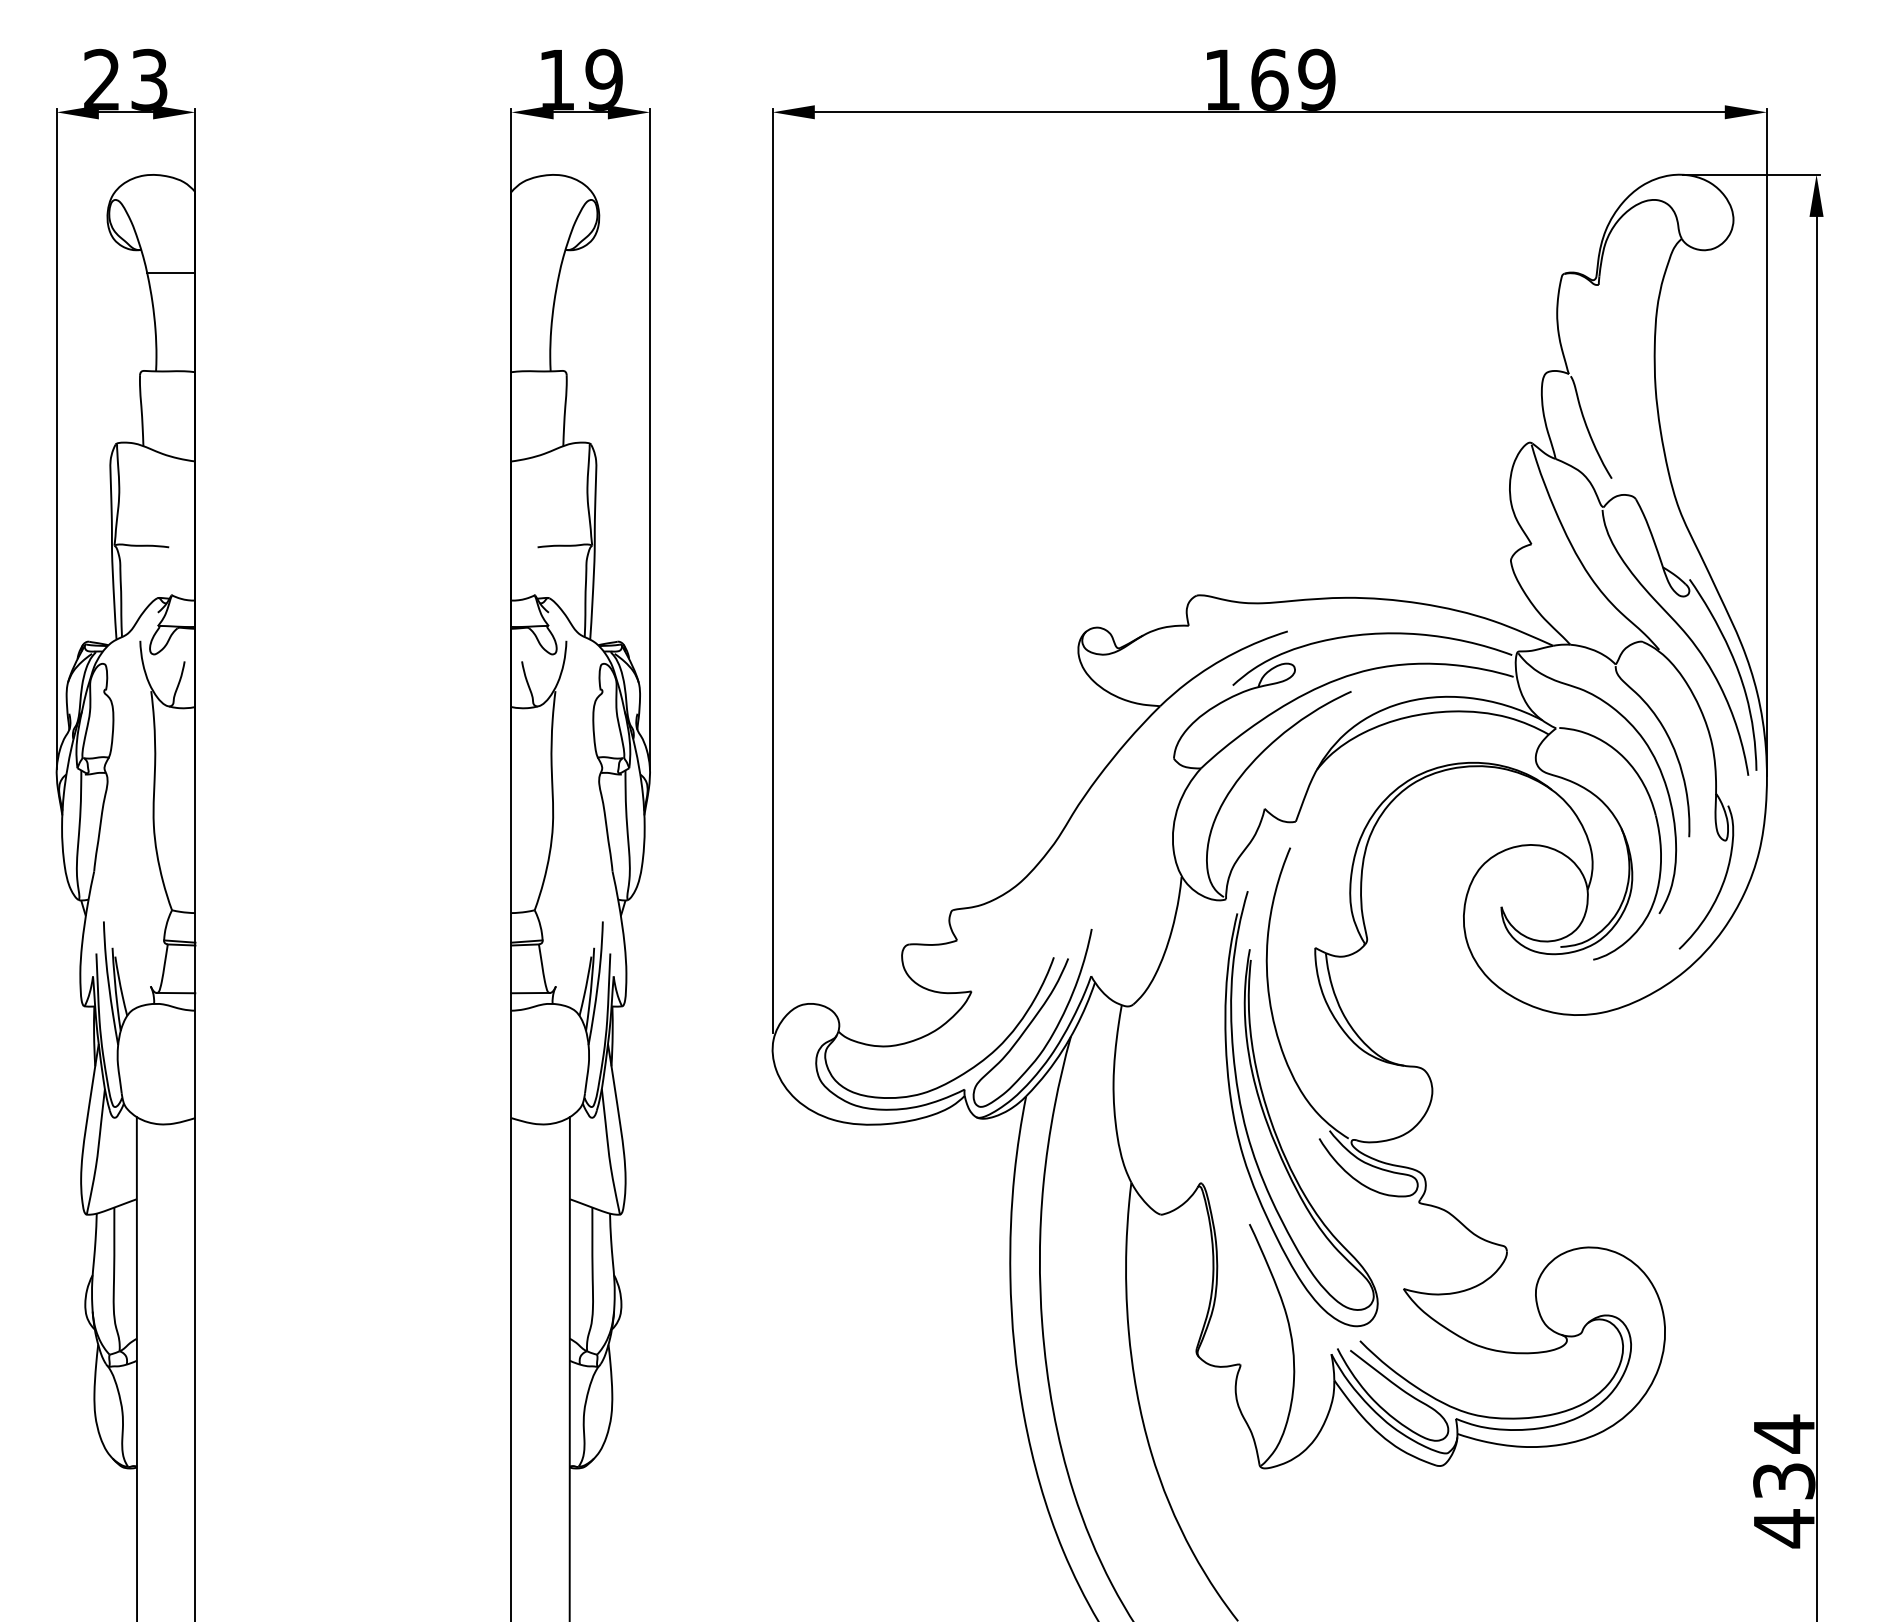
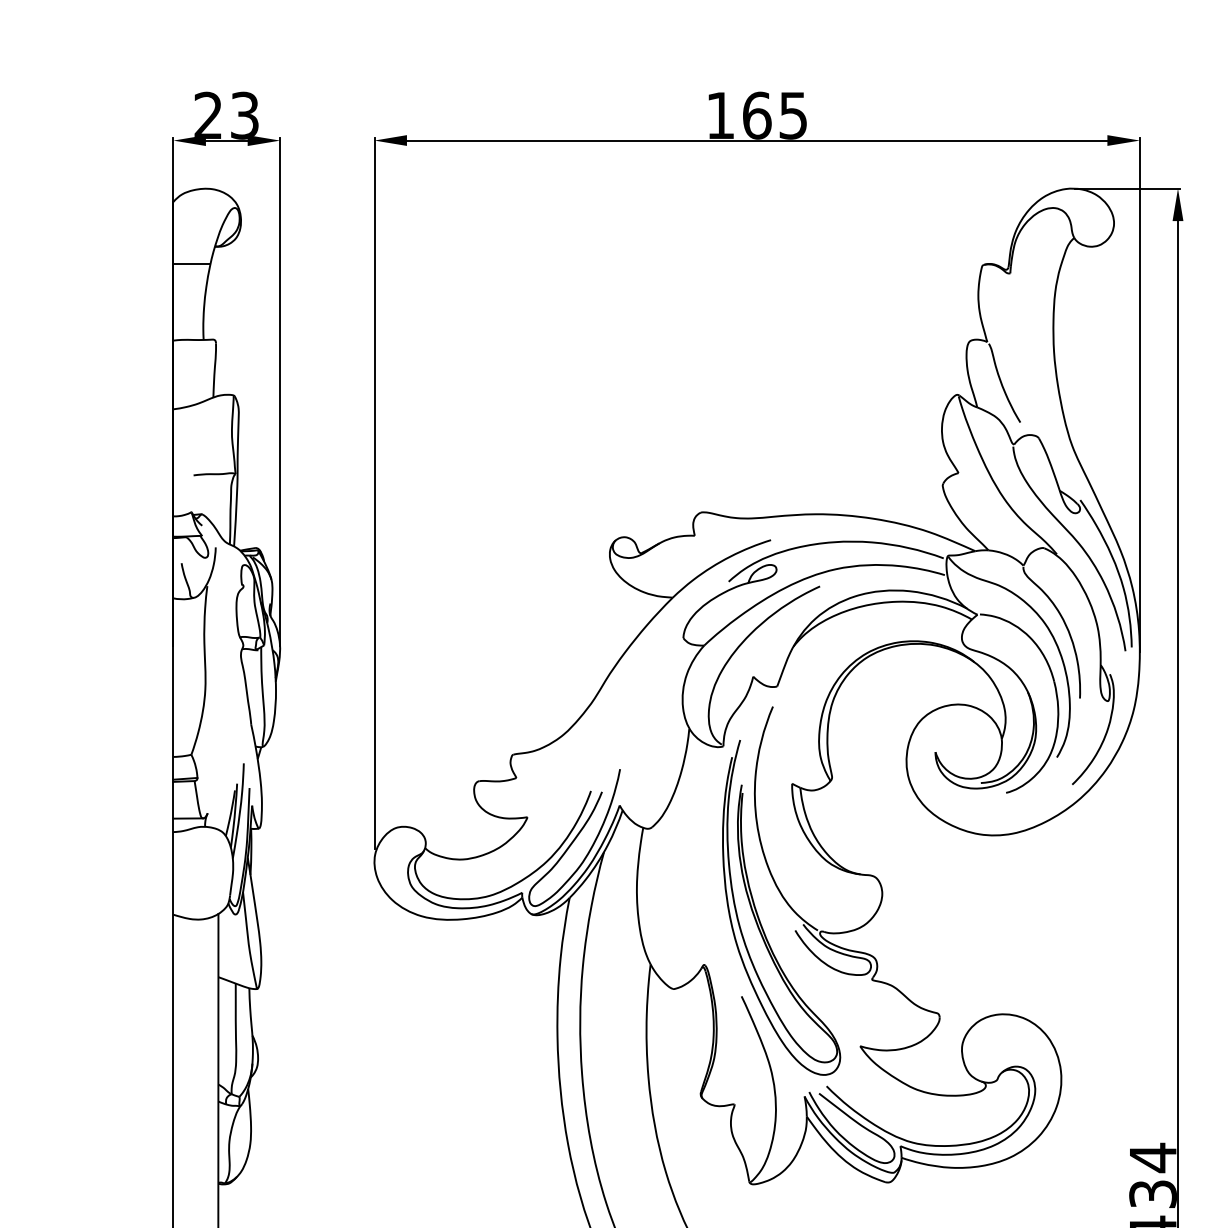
text: (580, 79) -> (226, 115), 19 -> 23
text: (1316, 79) -> (793, 115), 169 -> 165
line: (535, 273) -> (191, 264), added

